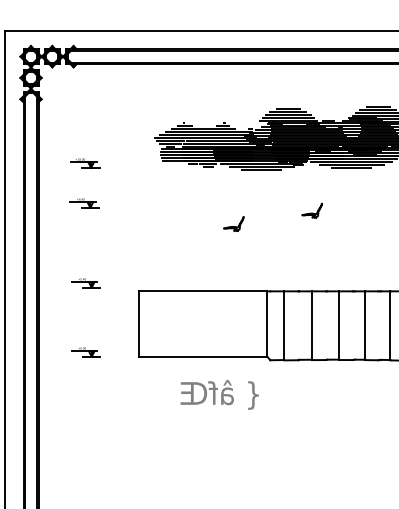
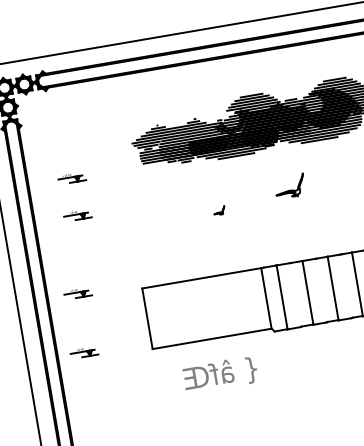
part: (311, 210) -> (289, 186), size x1.6
part: (233, 223) -> (218, 210), size x0.6
part: (85, 283) -> (77, 293), moved
part: (85, 352) -> (83, 352), moved
text: (219, 394) -> (220, 374), moved

